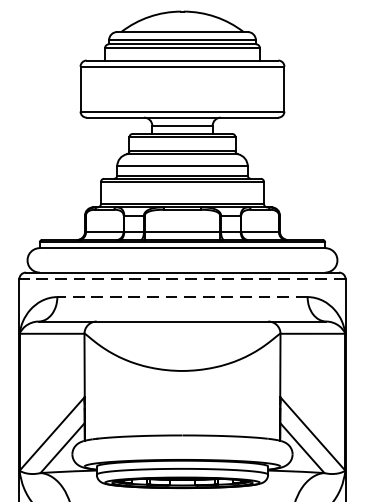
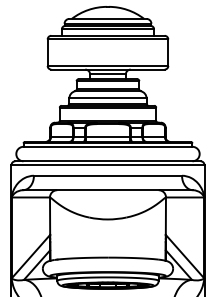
line: (181, 279) -> (107, 165), dashed -> solid
line: (181, 296) -> (107, 175), dashed -> solid

